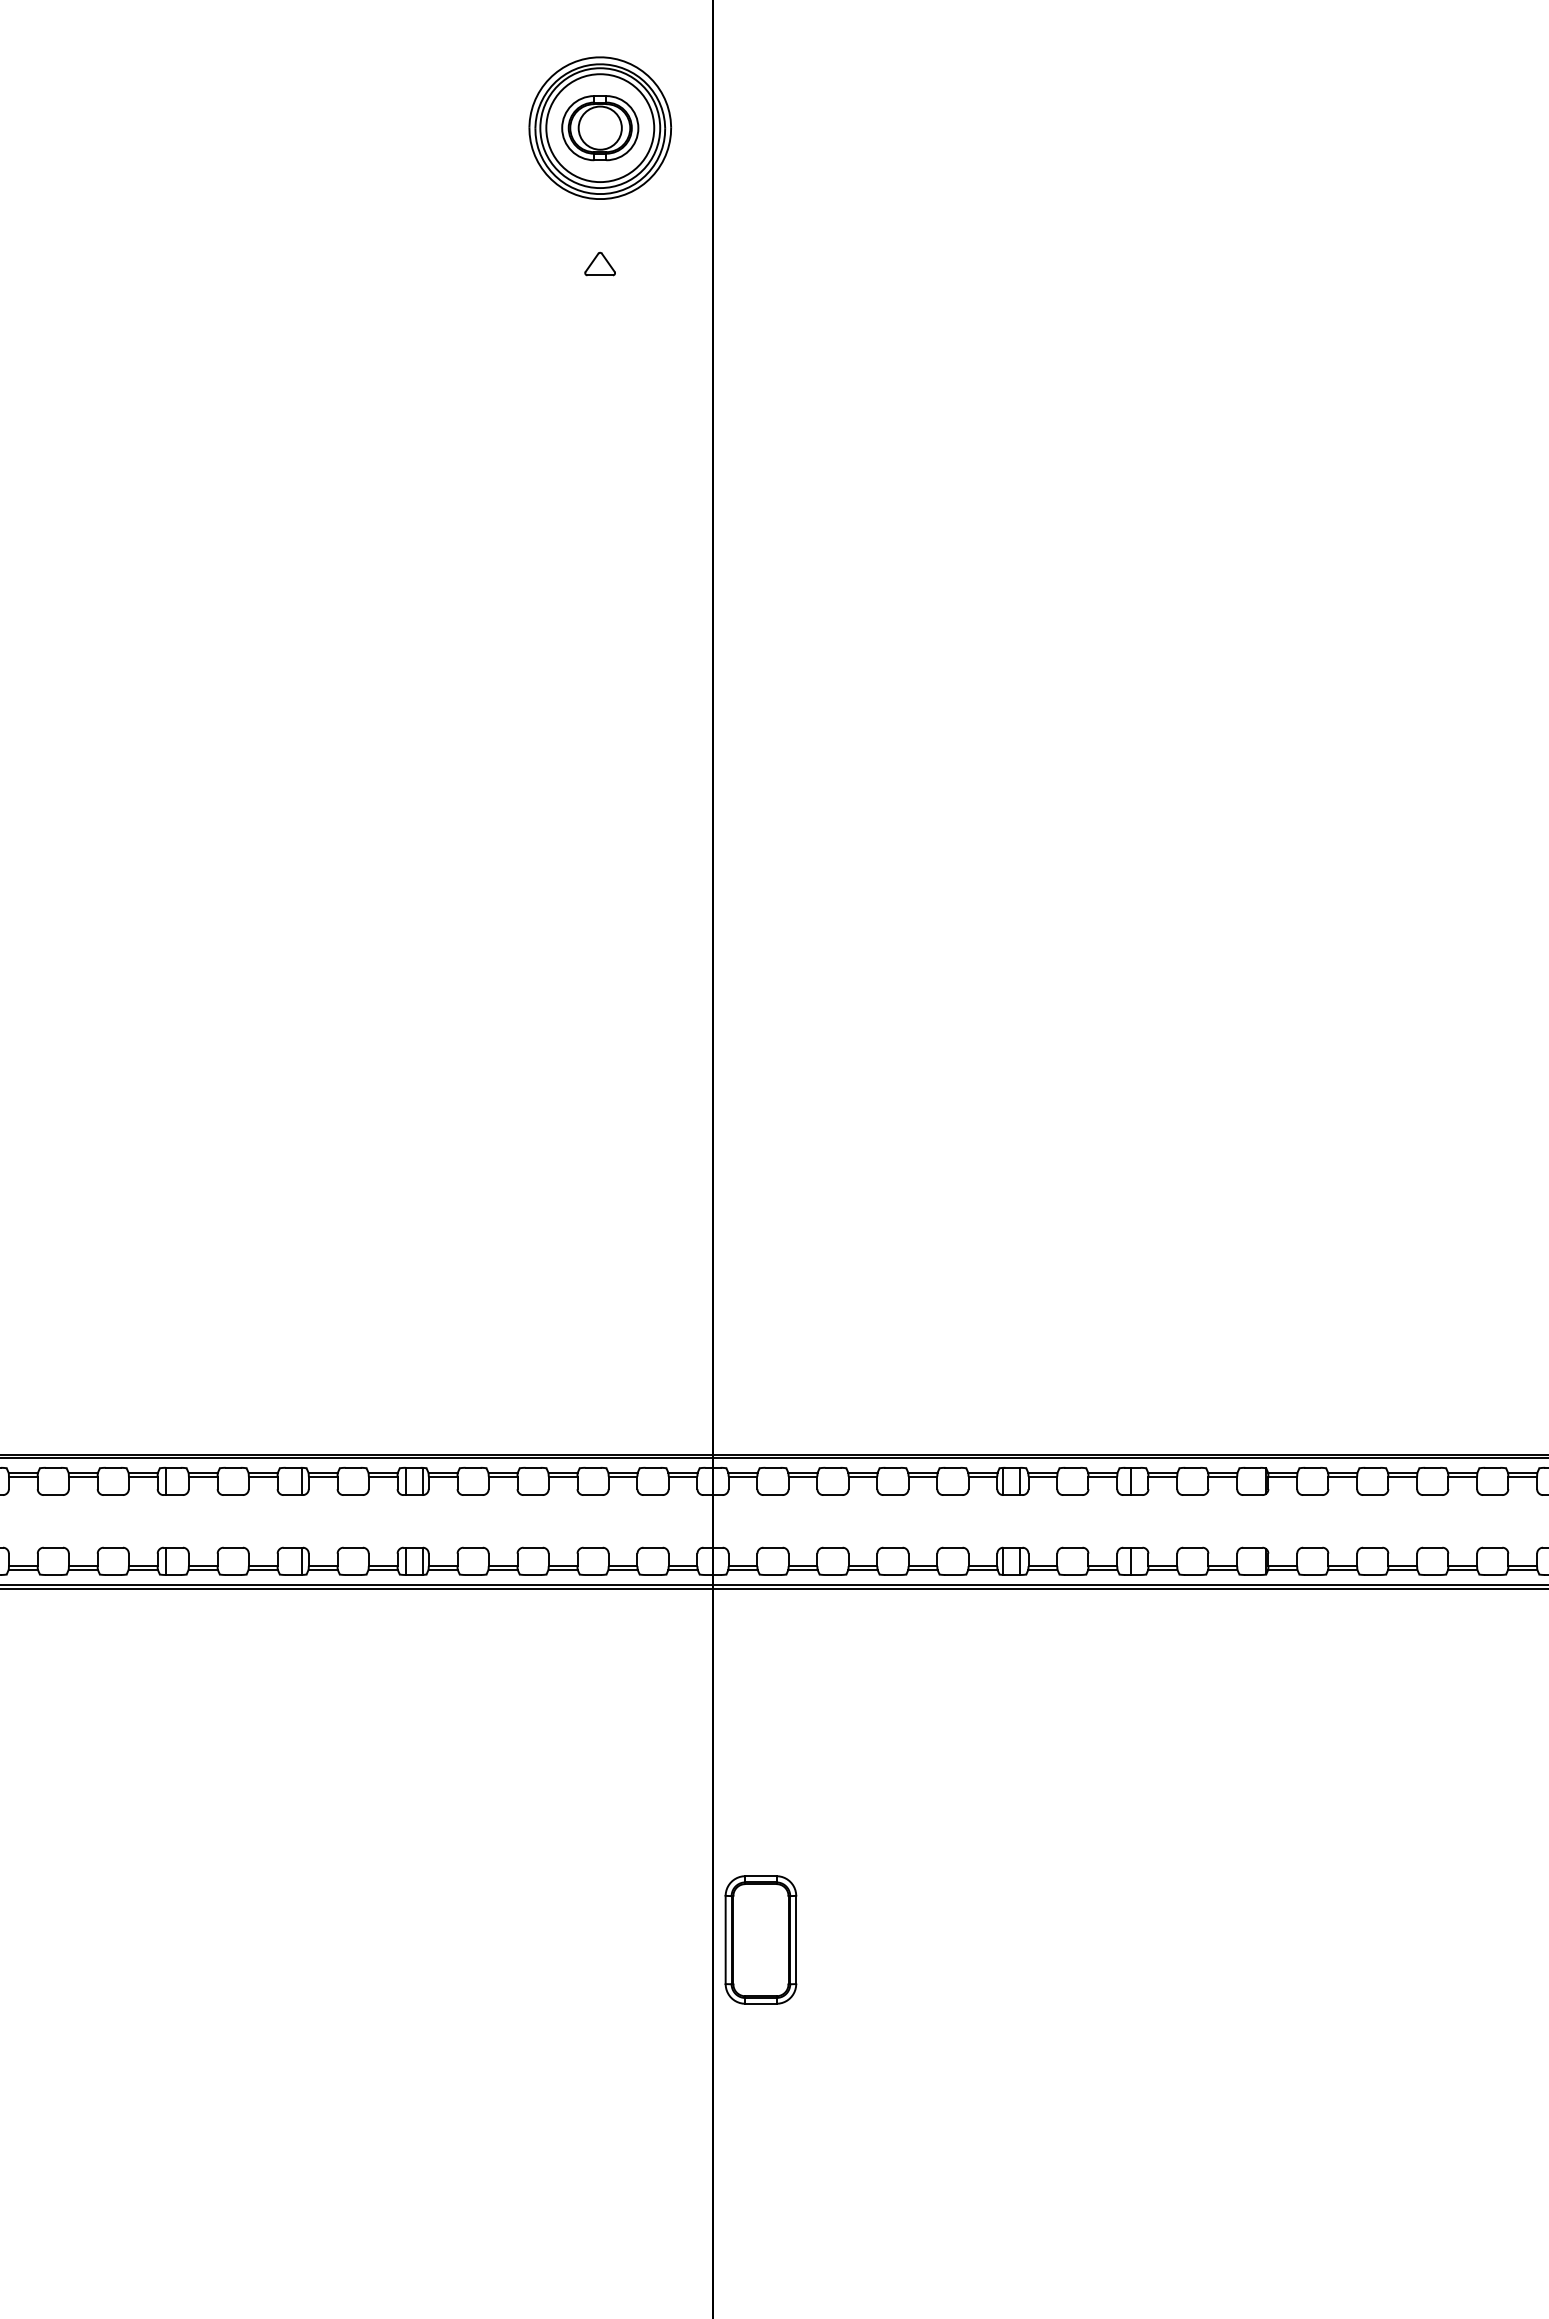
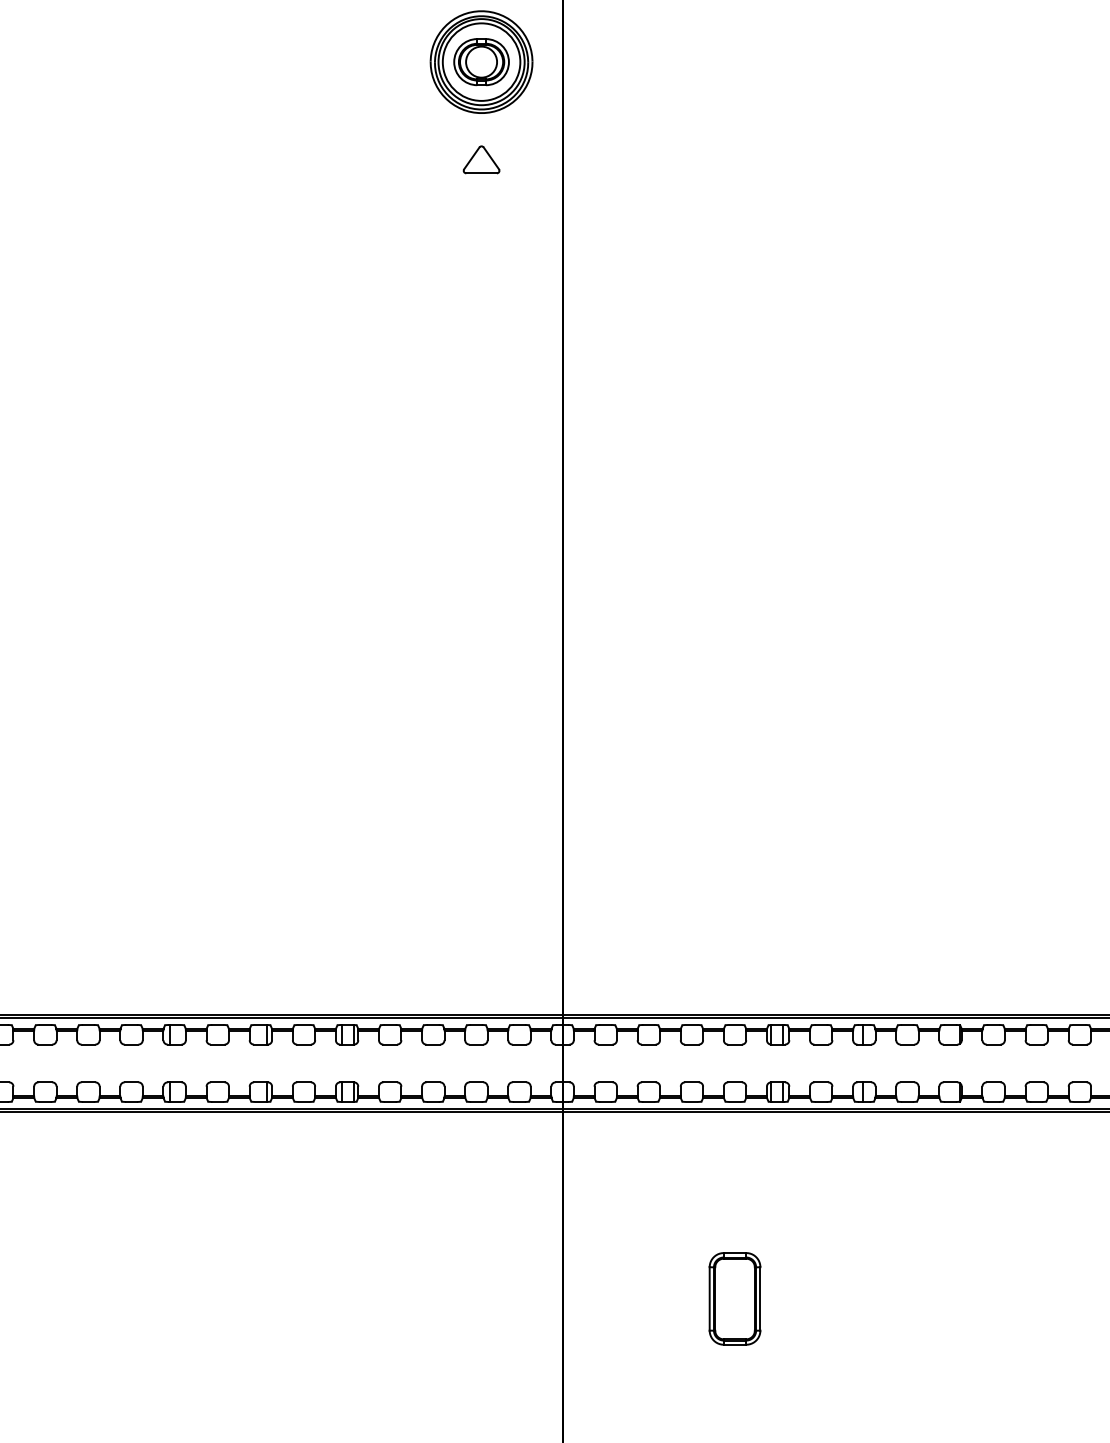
part: (599, 263) -> (481, 159), size x1.67
part: (760, 1939) -> (734, 1298), moved

